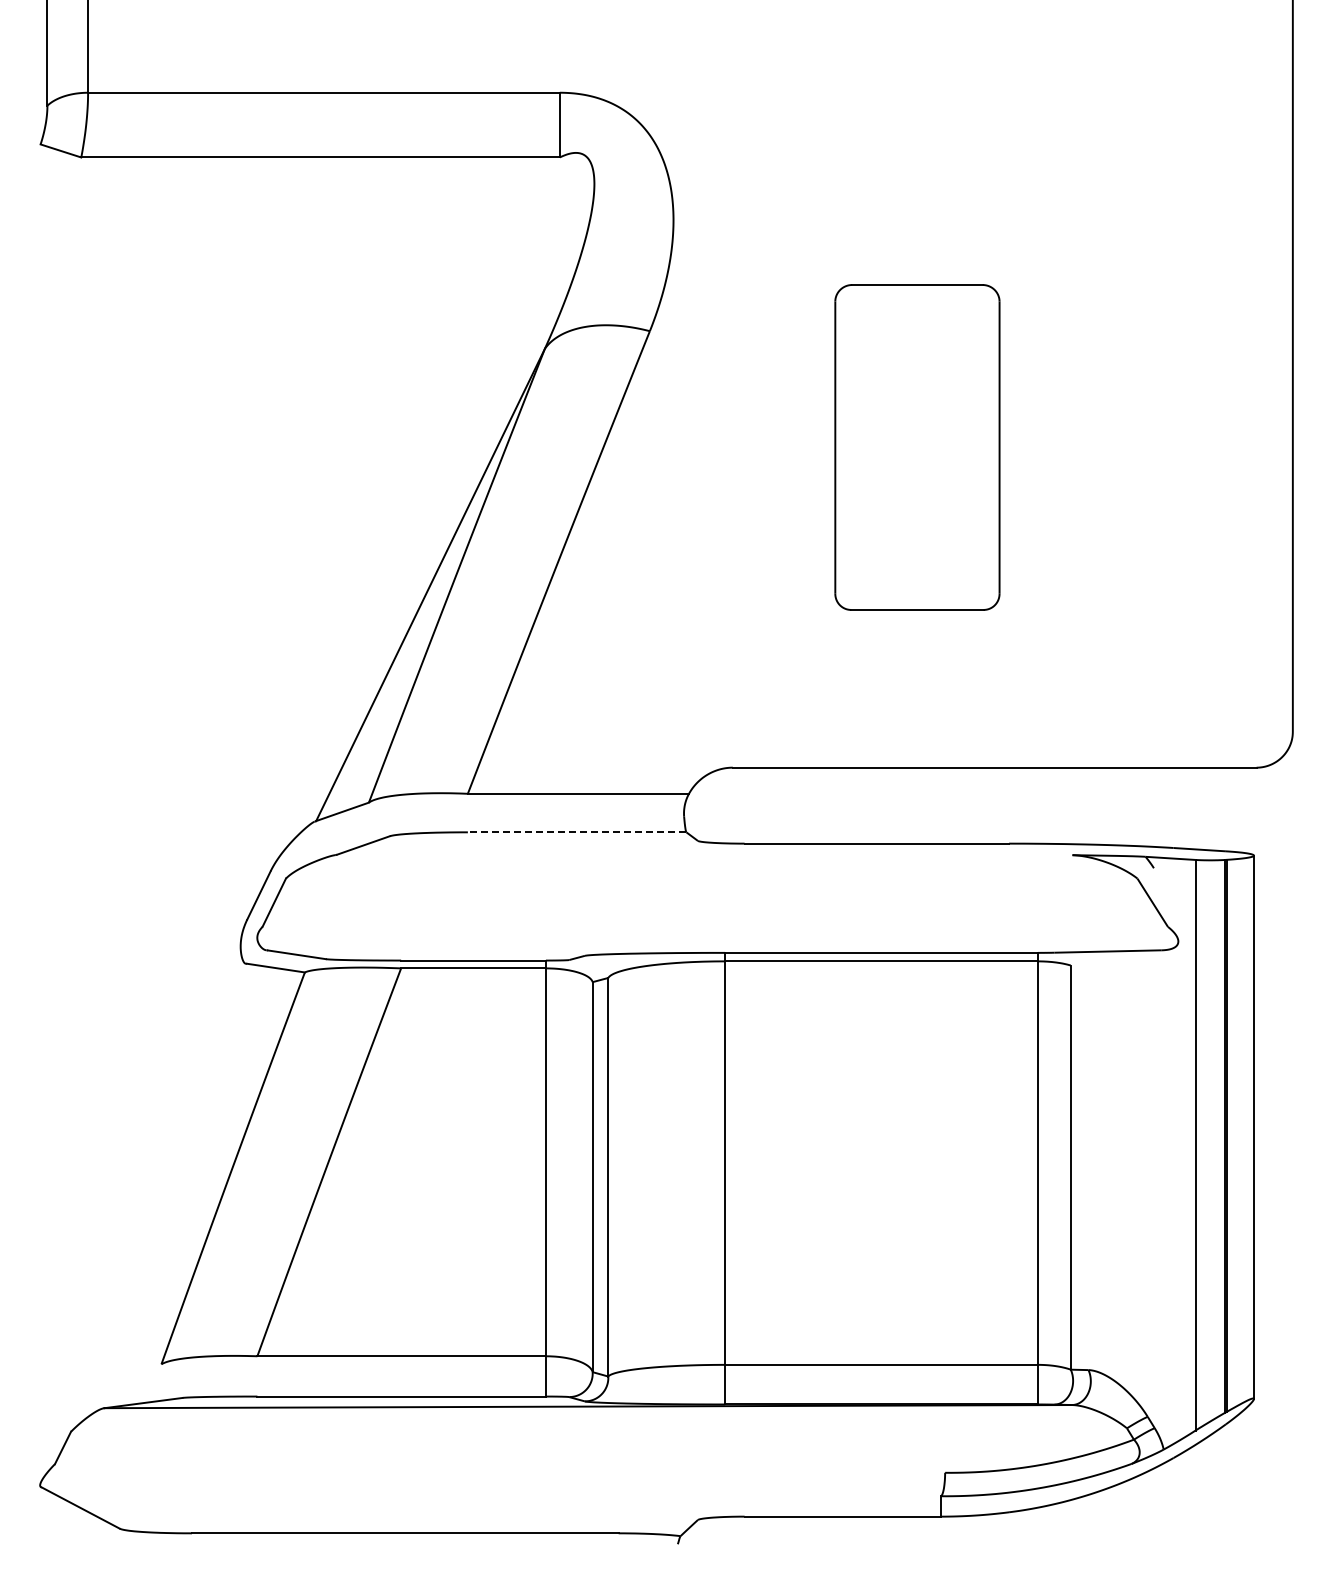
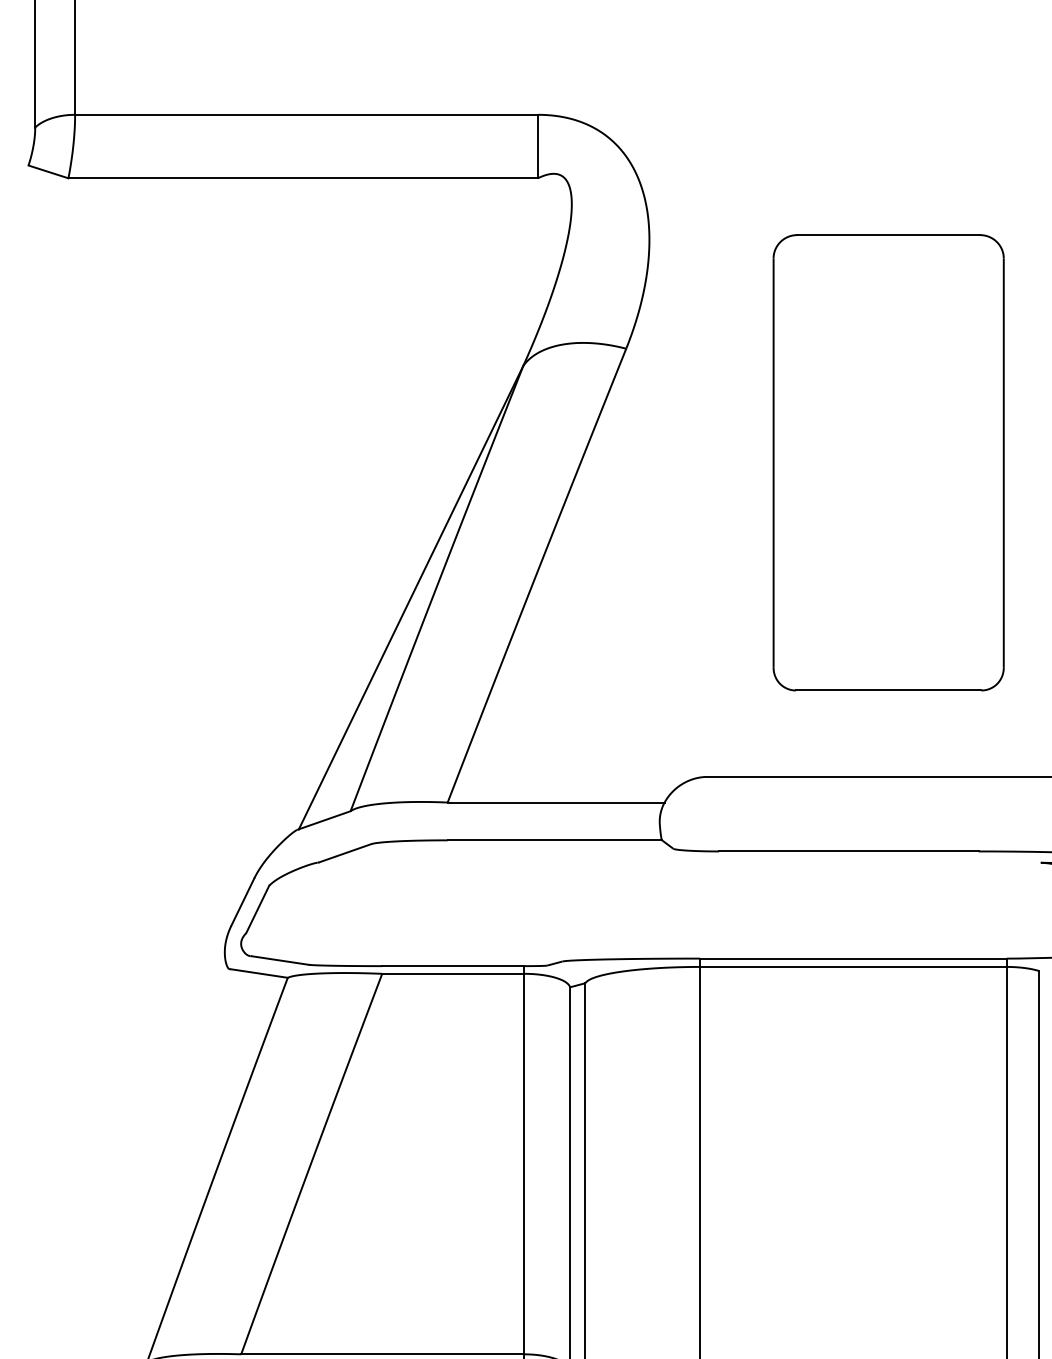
part: (917, 447) -> (888, 462), size x1.43
line: (576, 832) -> (554, 840), dashed -> solid

